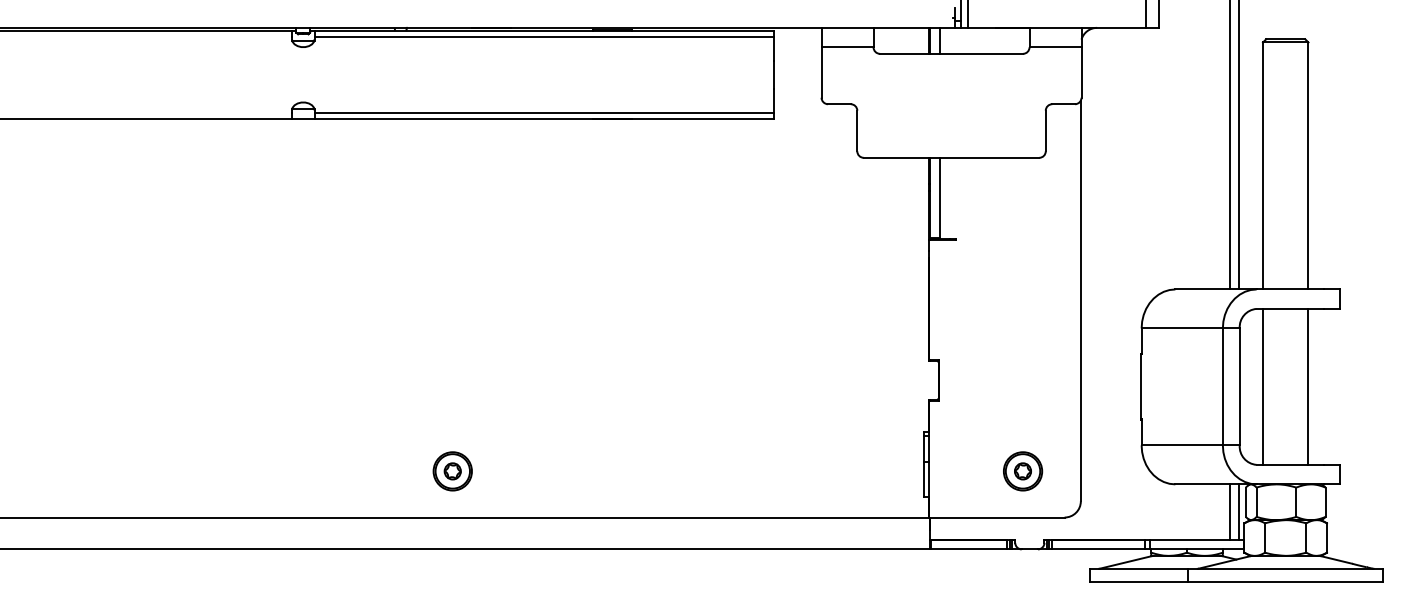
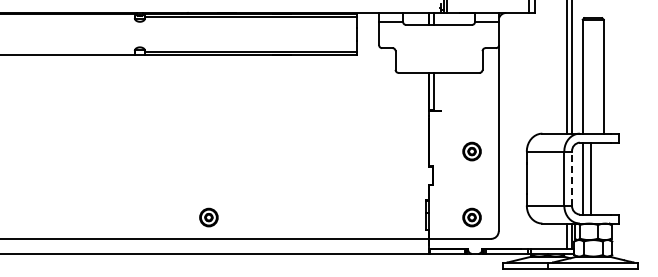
part: (1021, 328) -> (471, 151), added
line: (1240, 386) -> (572, 178), solid -> dashed
line: (1307, 386) -> (590, 178), moved

